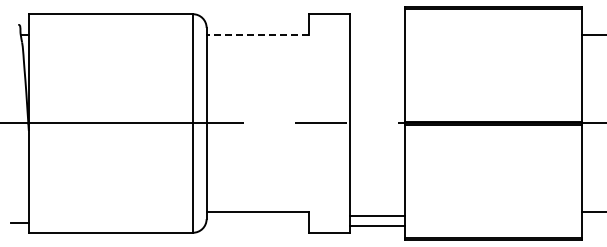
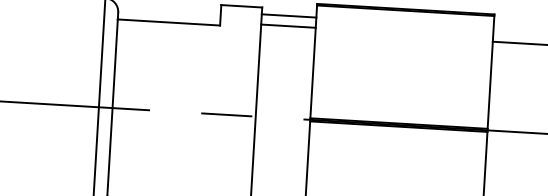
line: (377, 21) -> (289, 16), added
line: (377, 31) -> (288, 26), added
line: (257, 34) -> (168, 22), dashed -> solid

